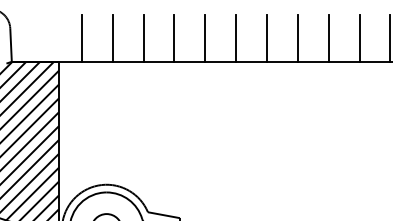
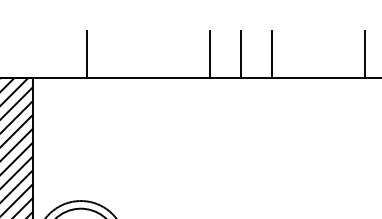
line: (81, 37) -> (55, 53), removed
line: (143, 37) -> (117, 53), removed
line: (174, 37) -> (148, 53), removed
line: (205, 37) -> (179, 53), removed
line: (328, 37) -> (302, 53), removed
line: (359, 37) -> (333, 53), removed

